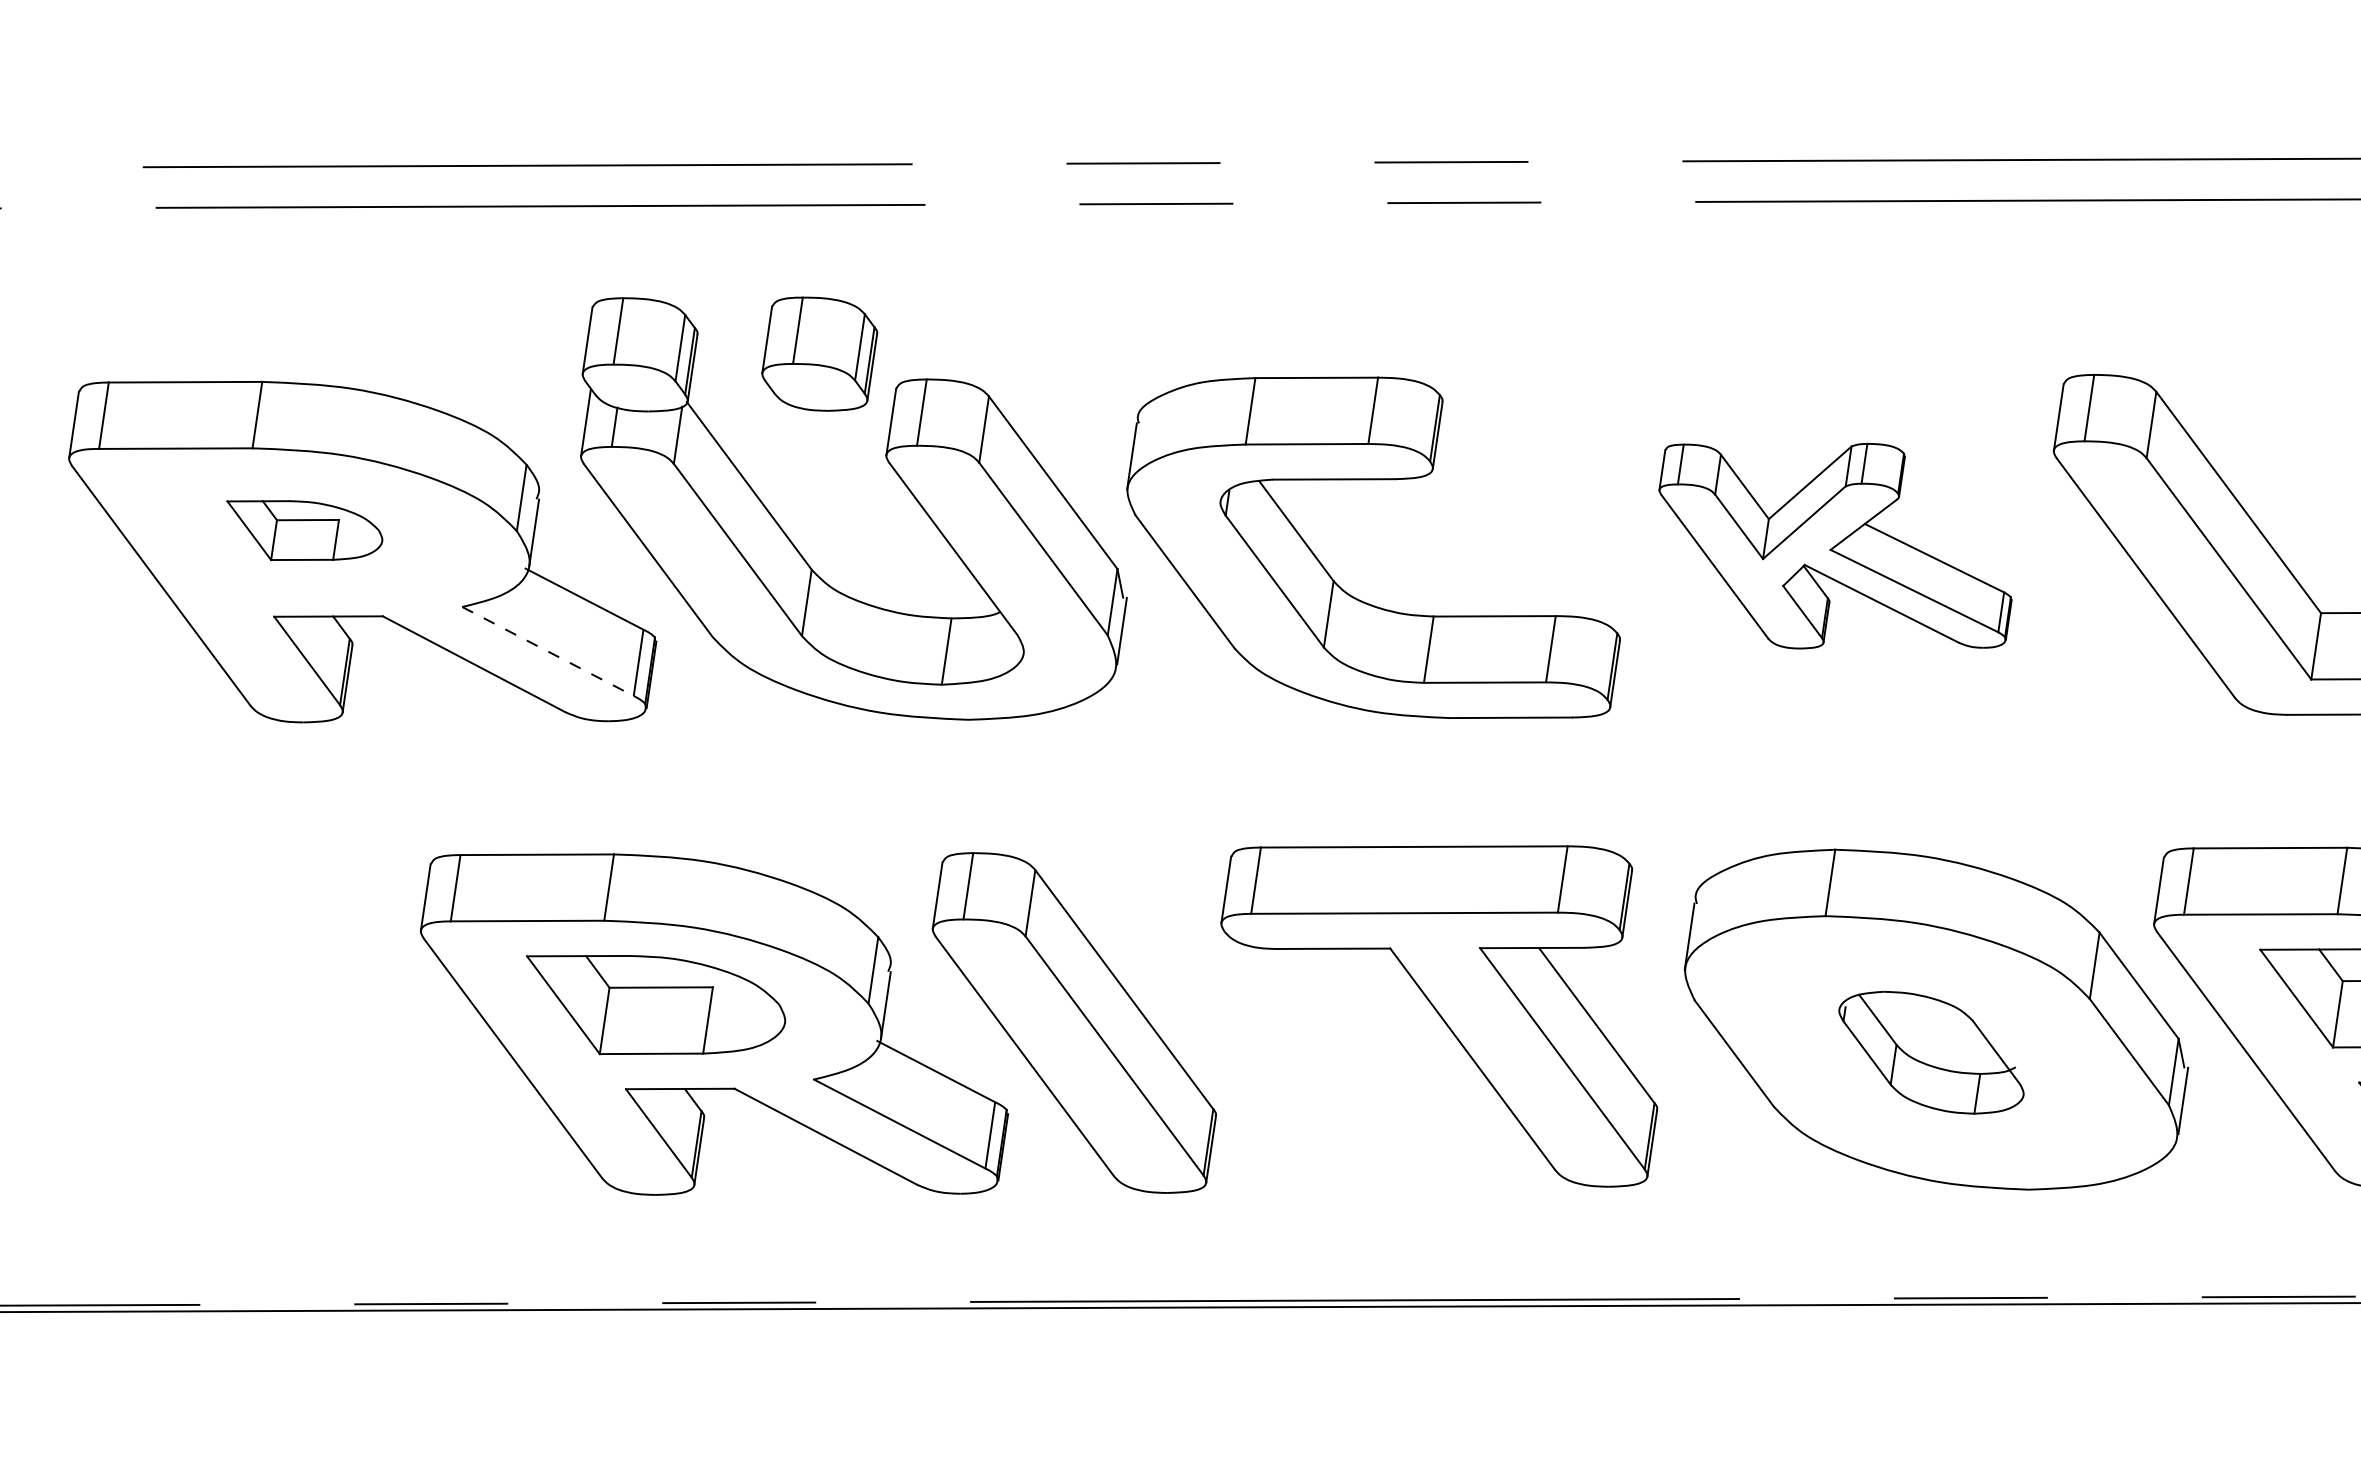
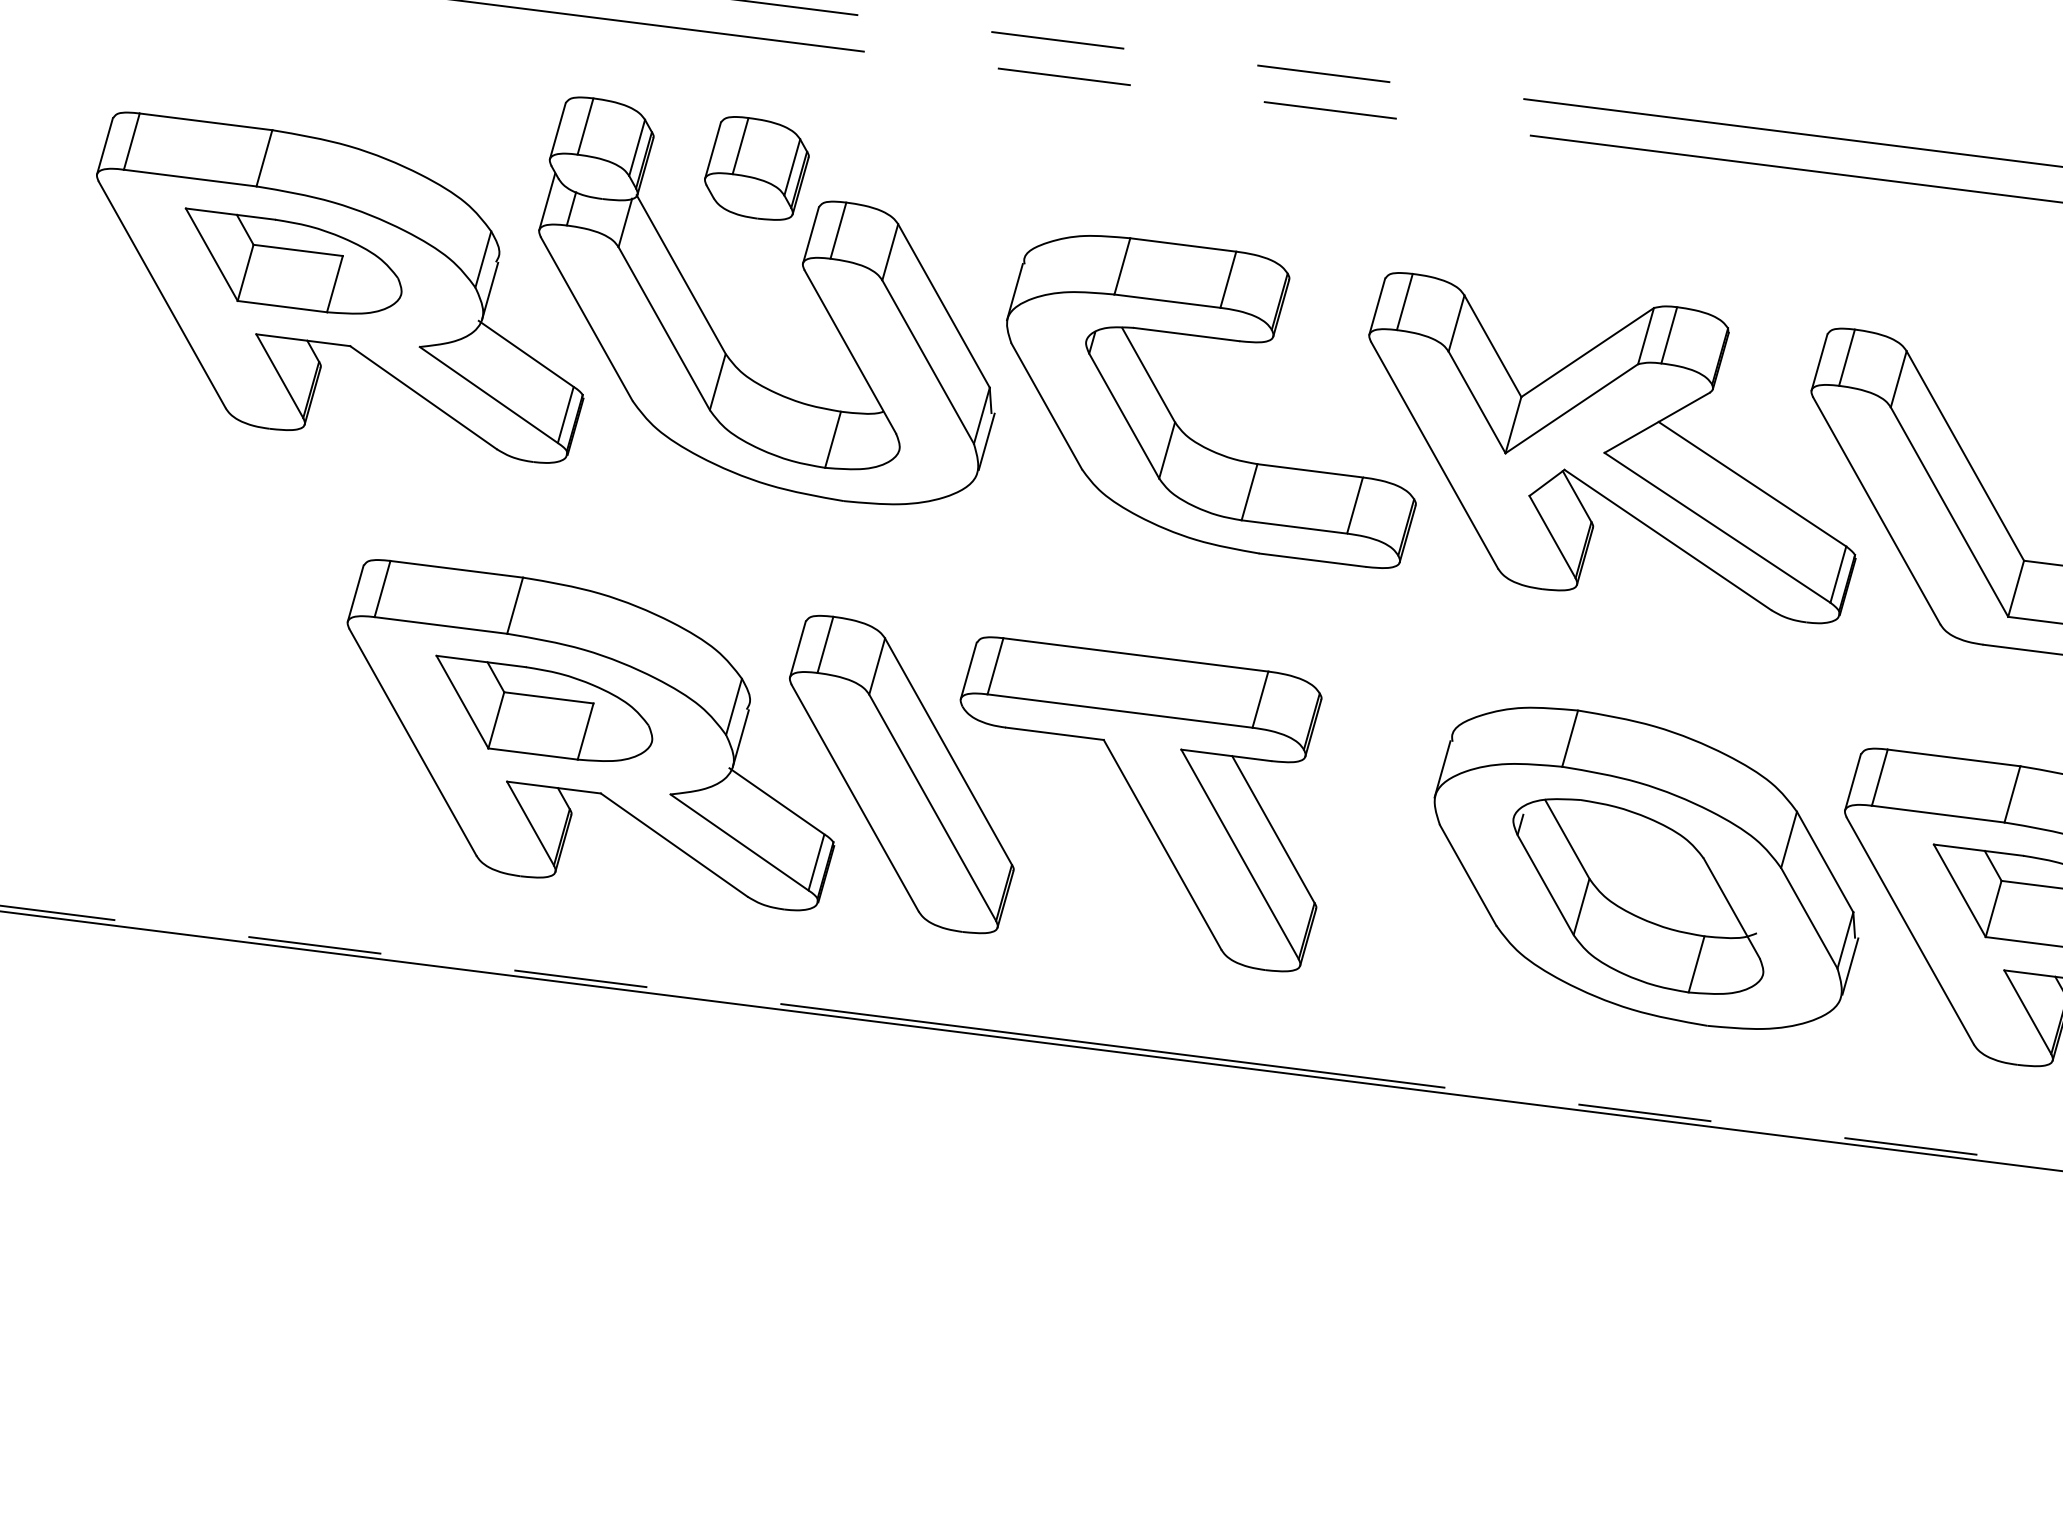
part: (305, 527) -> (293, 260), size x1.67
part: (1835, 546) -> (1612, 448), size x1.67
line: (548, 651) -> (489, 395), dashed -> solid
part: (1441, 1016) -> (1140, 804), moved
part: (1931, 1052) -> (1638, 896), size x1.67

